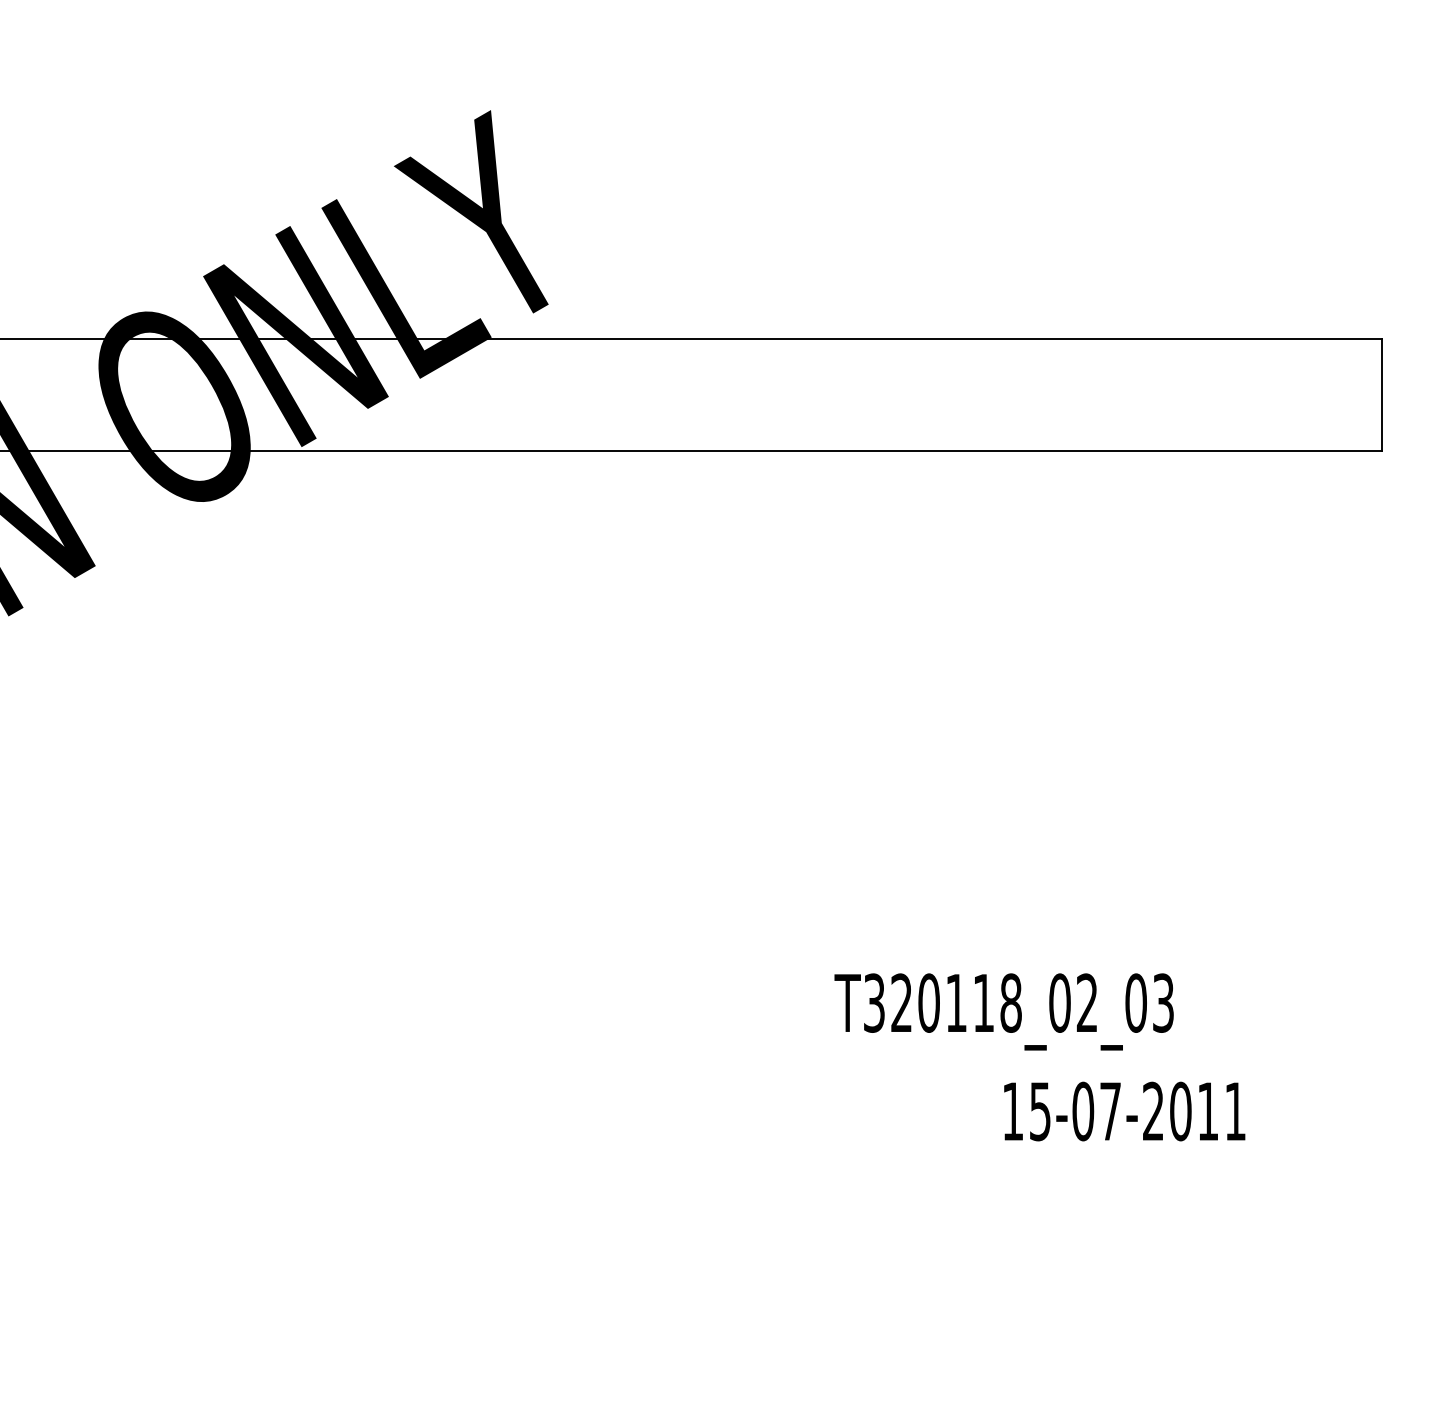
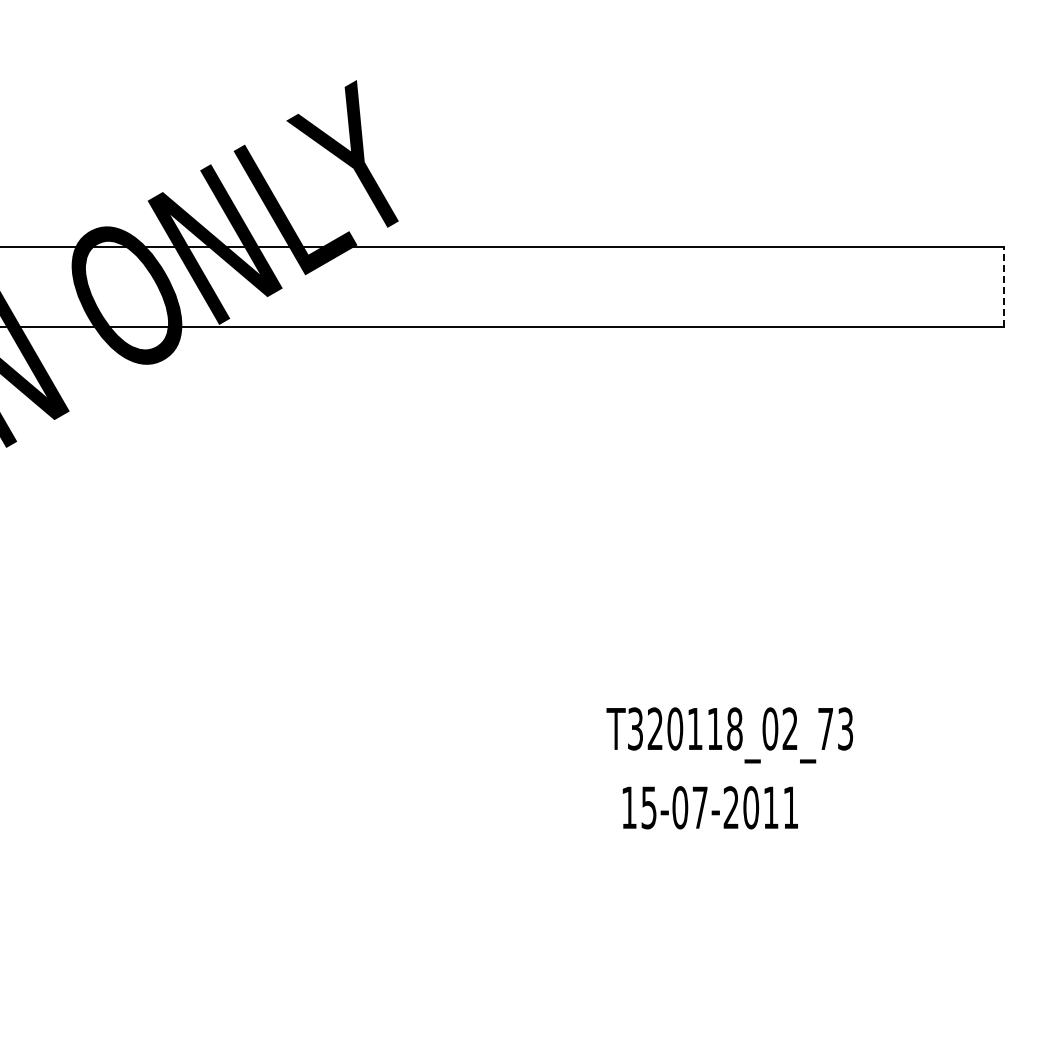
line: (1382, 394) -> (1004, 286), solid -> dashed
text: (1135, 1002) -> (825, 728), T320118_02_03 -> T320118_02_73
text: (1123, 1111) -> (709, 807), moved

